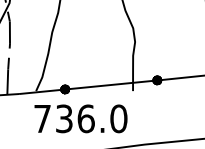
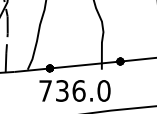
text: (80, 118) -> (74, 90), moved

